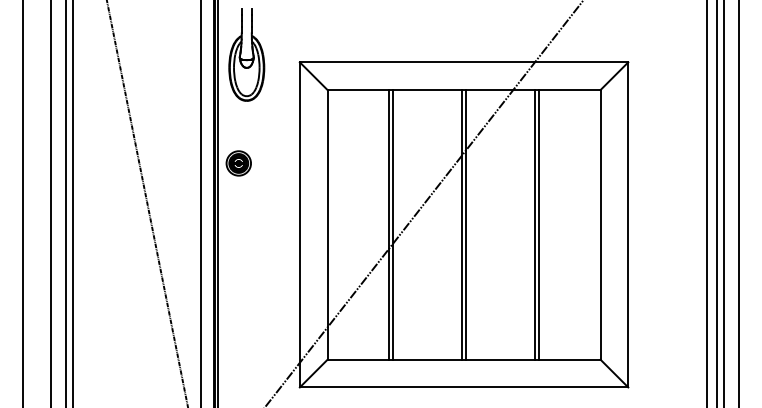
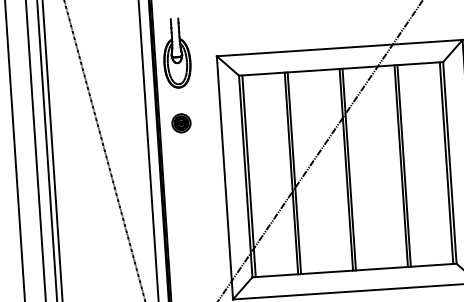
part: (238, 163) -> (181, 123), moved
line: (332, 224) -> (249, 175), added
line: (596, 224) -> (446, 162), added

